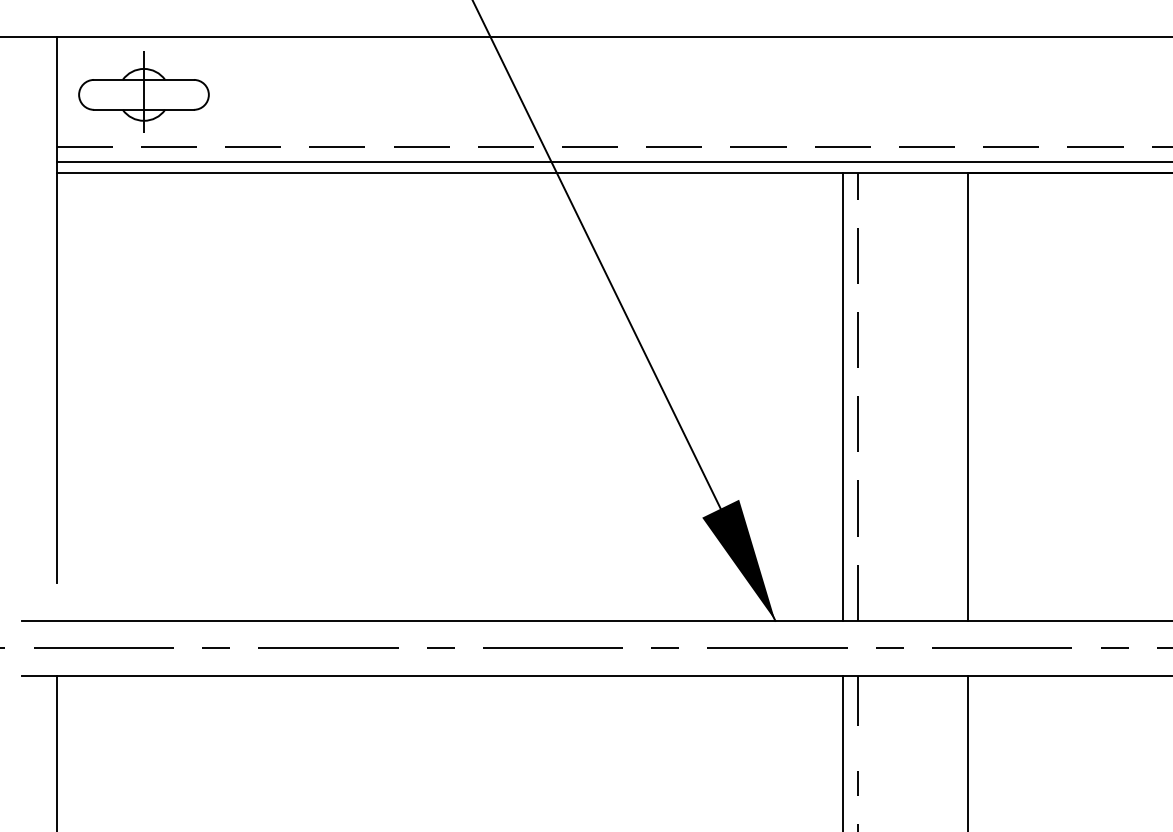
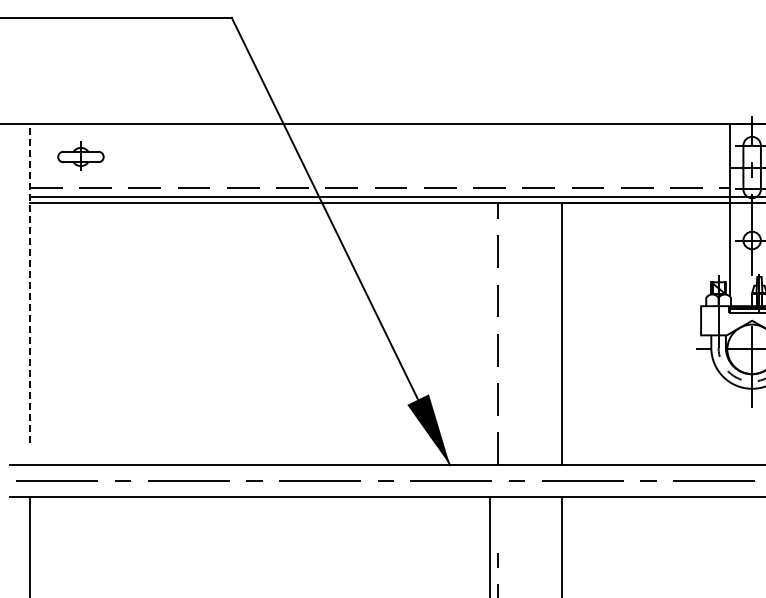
part: (143, 91) -> (80, 155), size x0.6
line: (56, 310) -> (29, 283), solid -> dashed
line: (842, 397) -> (489, 334), removed
line: (858, 700) -> (498, 511), removed

